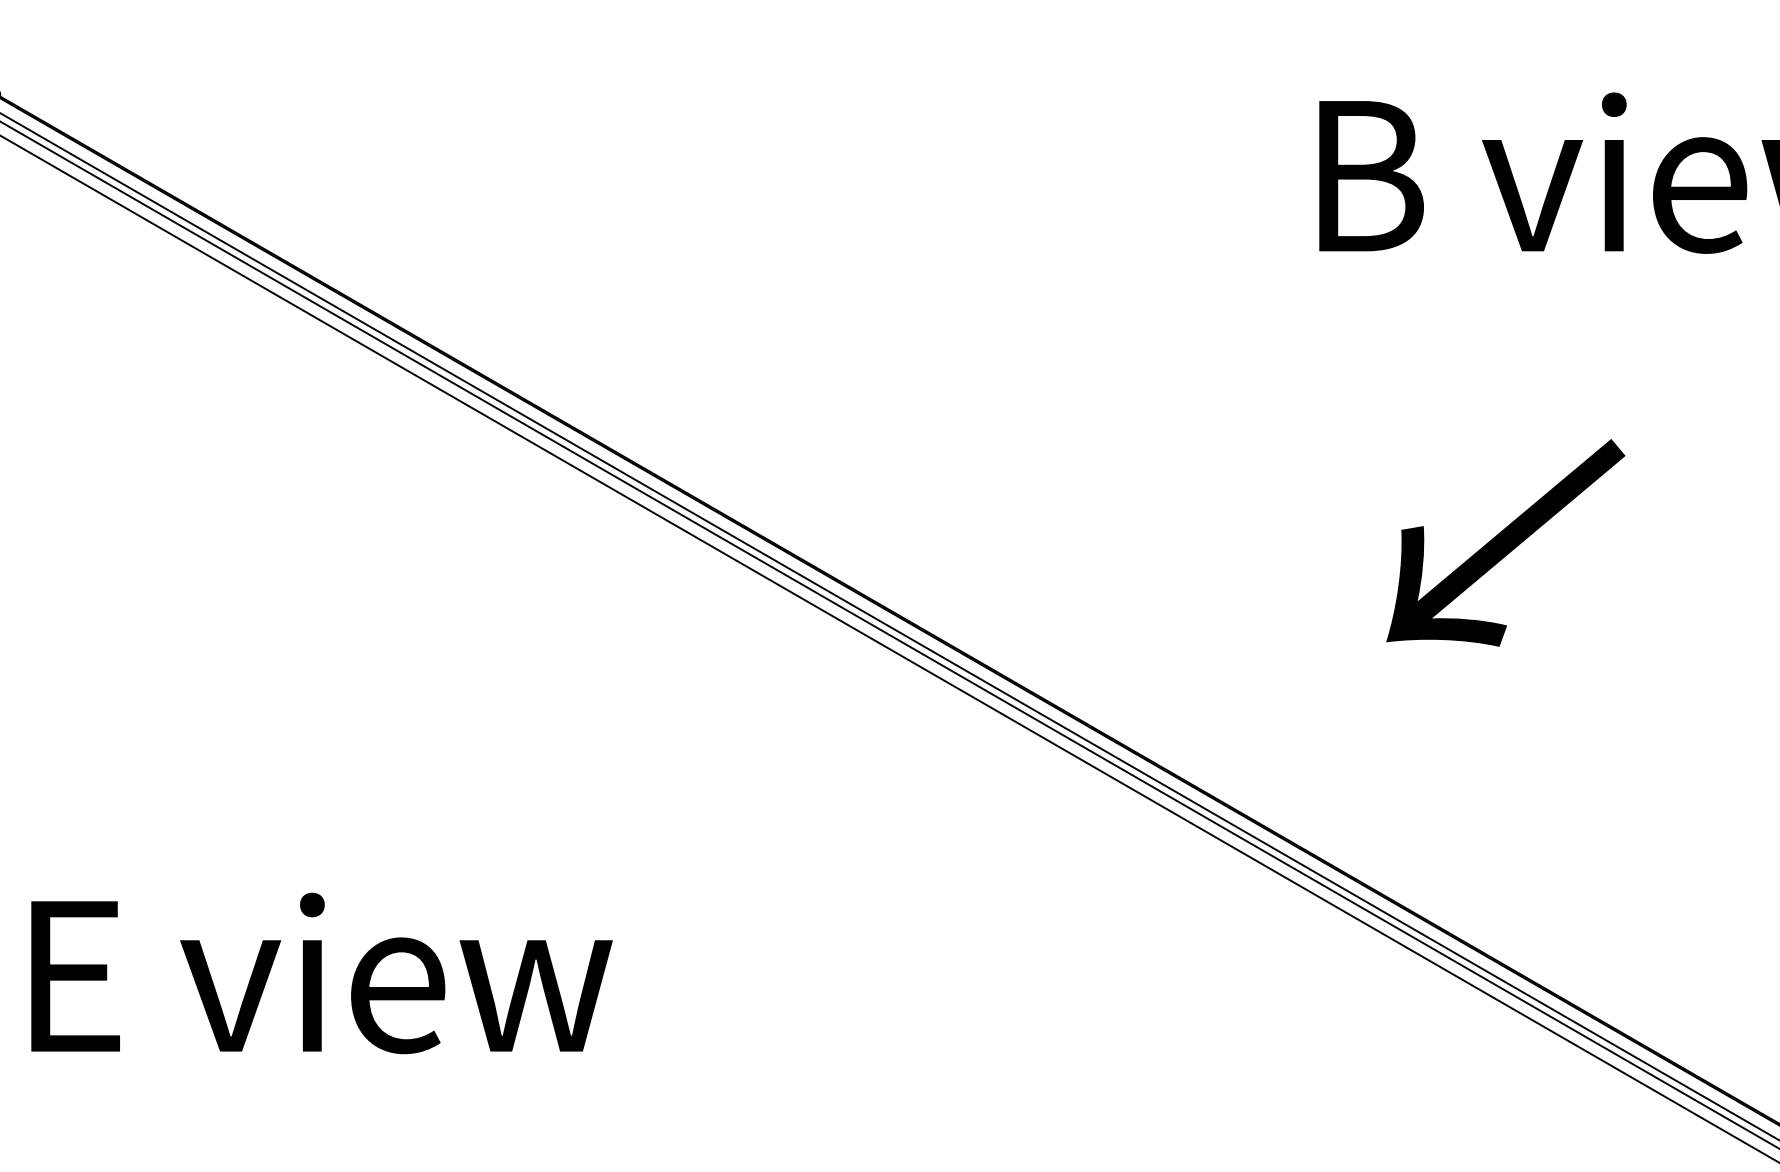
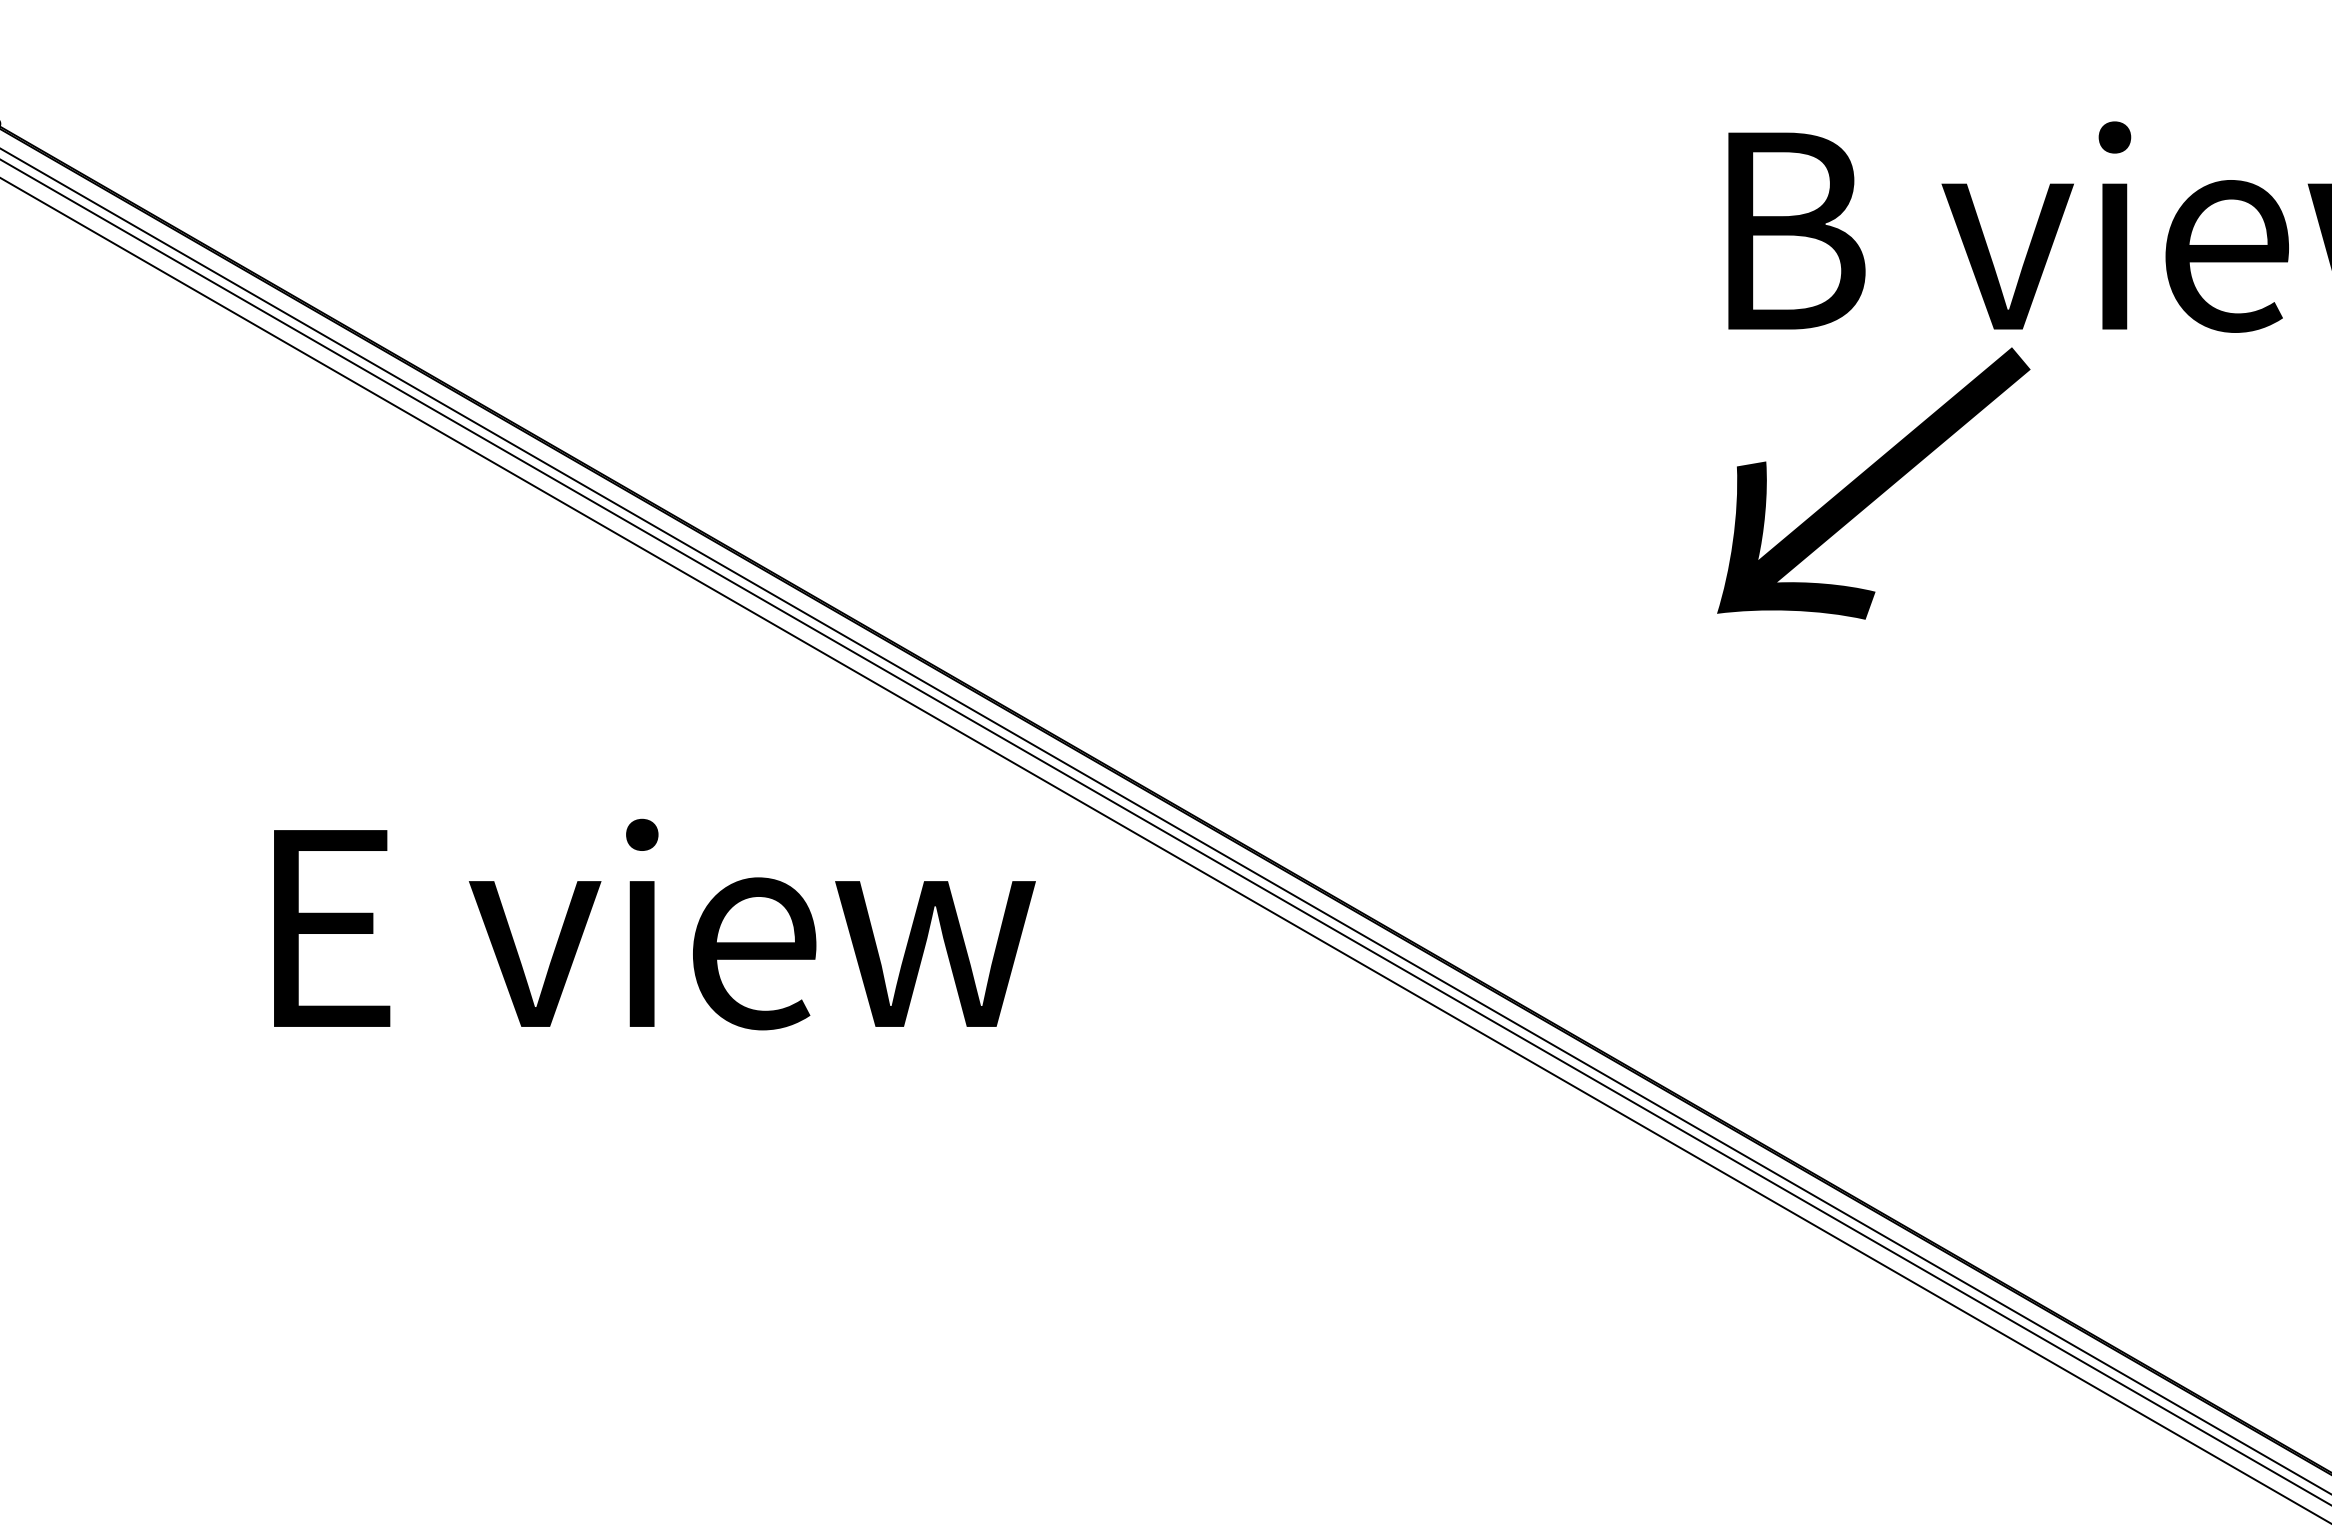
text: (1505, 542) -> (1873, 483), moved
text: (321, 973) -> (654, 924), moved

